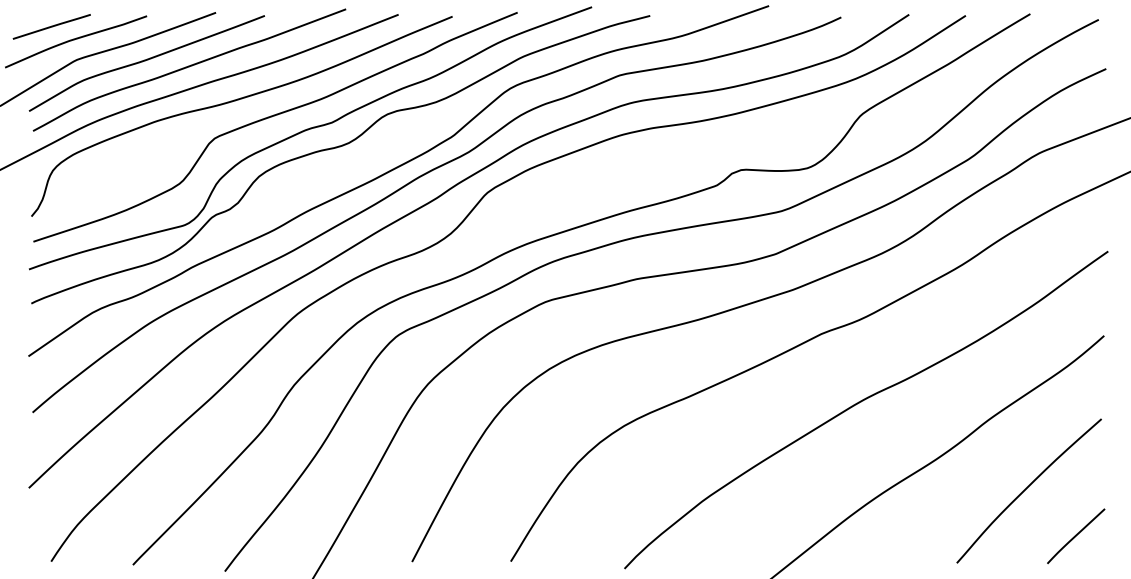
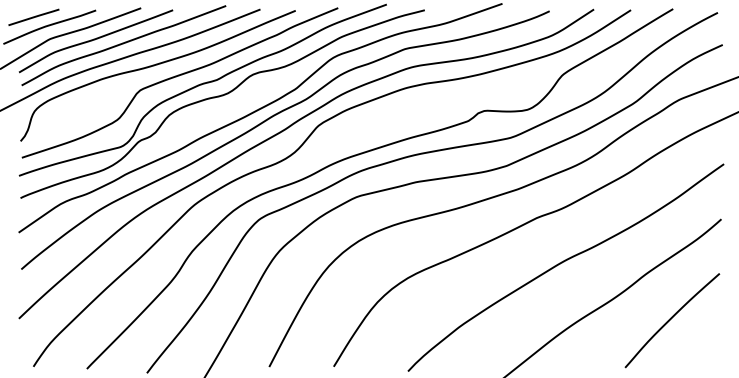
line: (1075, 535) -> (702, 349), removed

